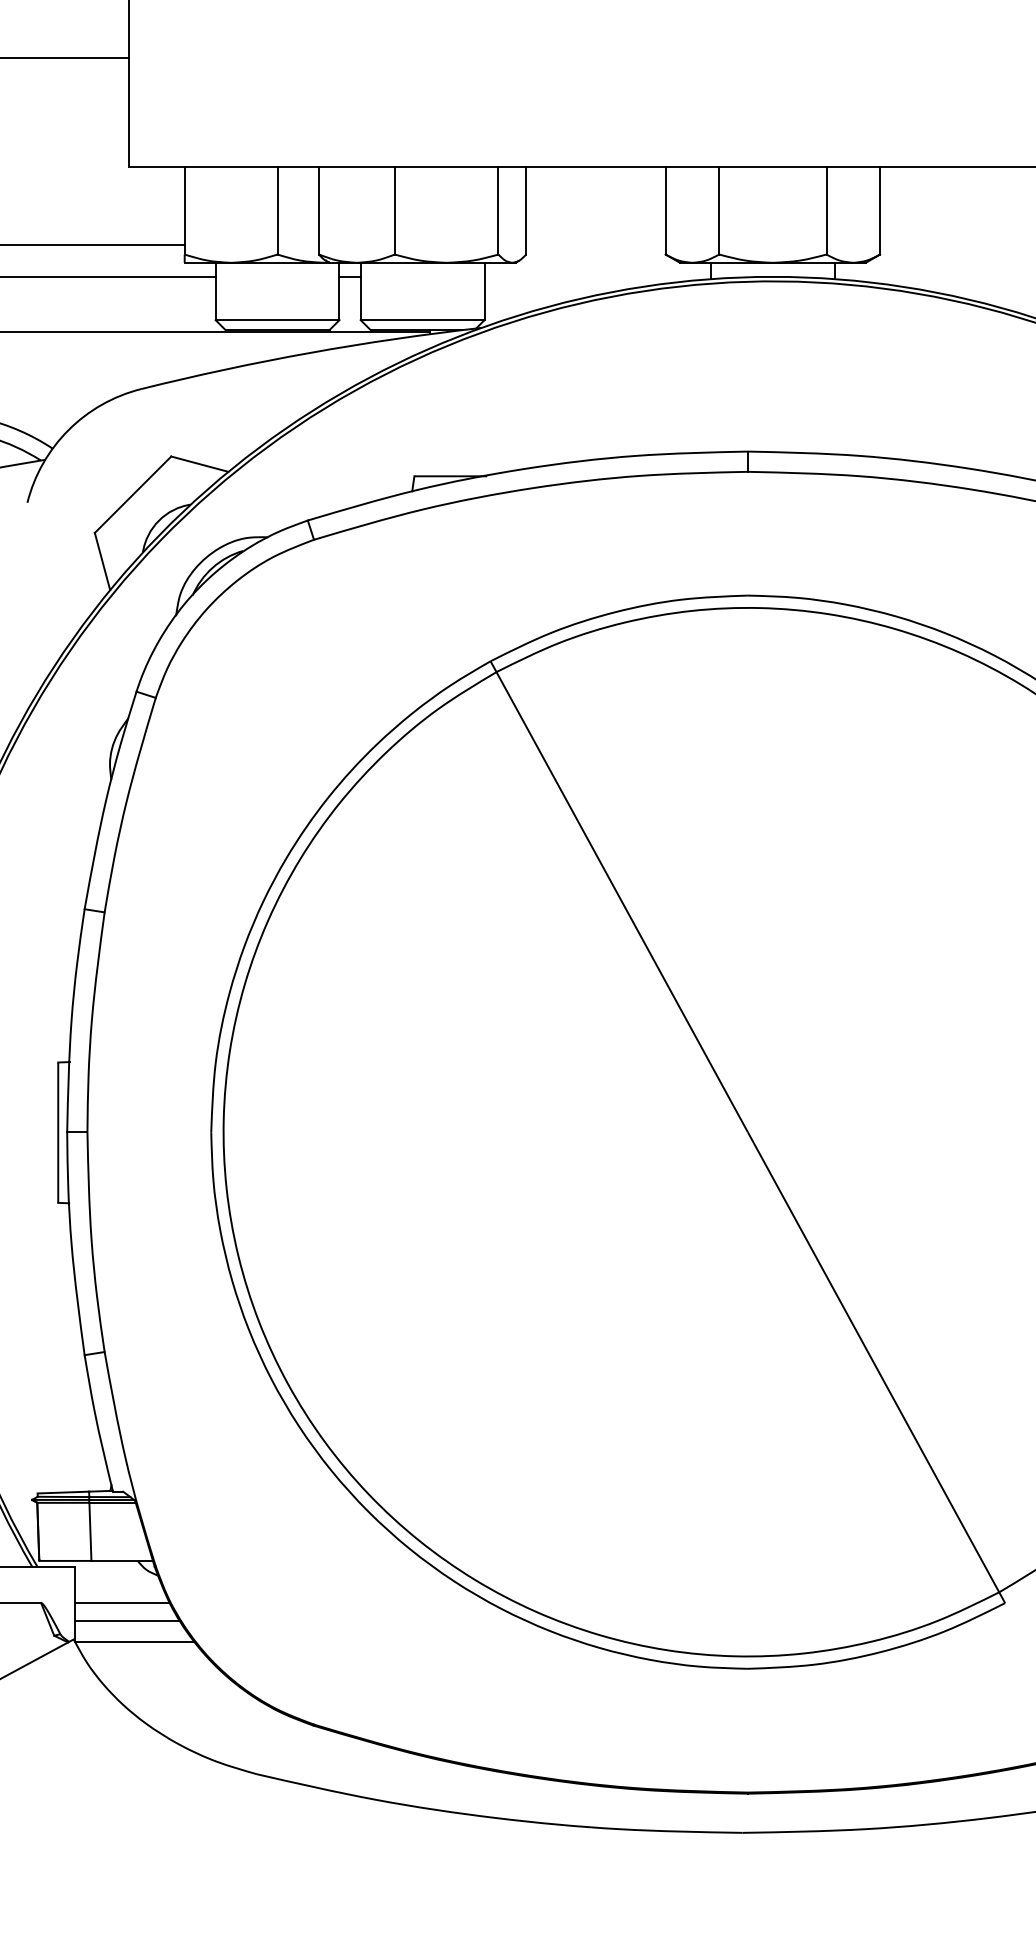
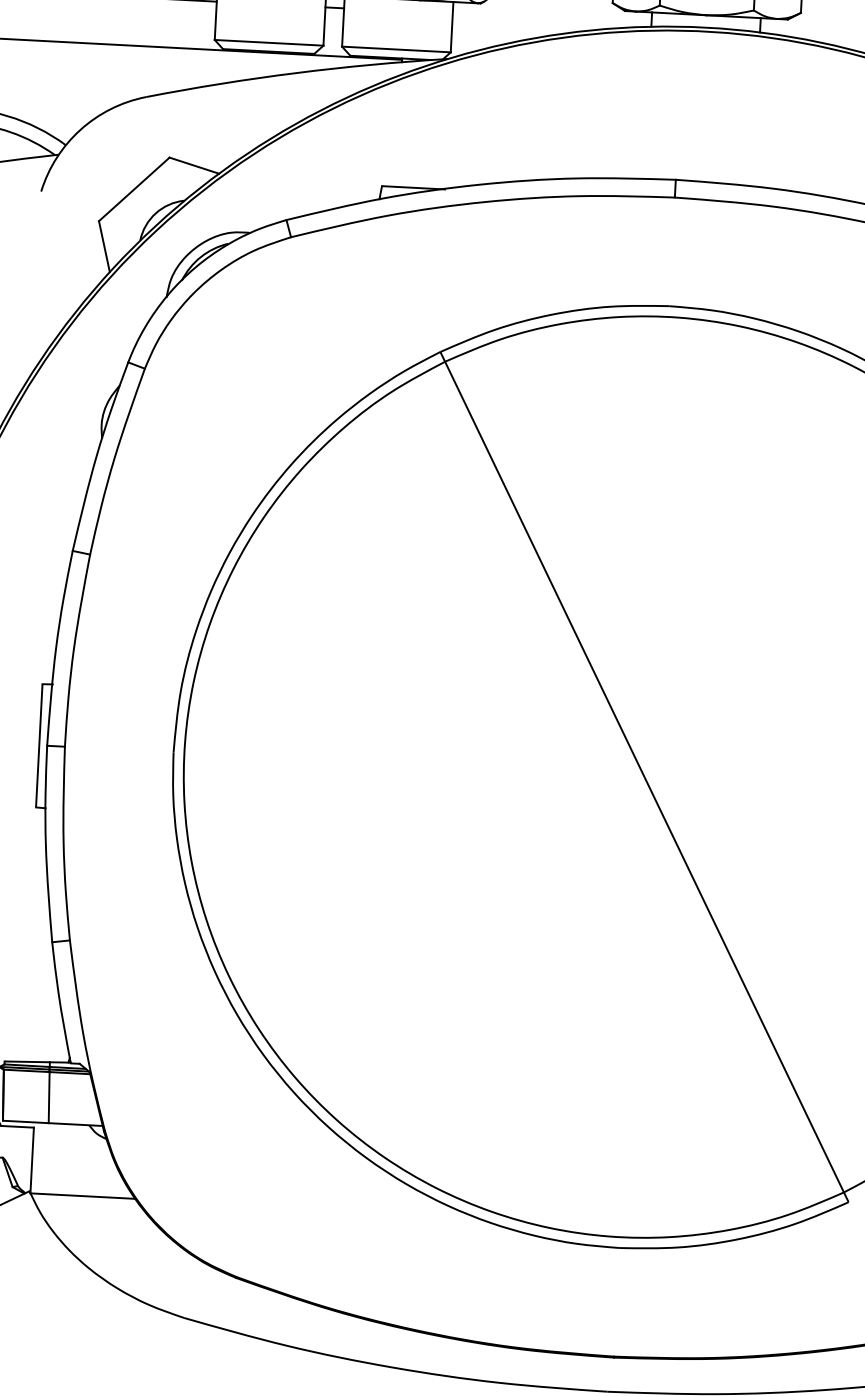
line: (121, 1602) -> (73, 1161), removed
line: (127, 1620) -> (77, 1177), removed

